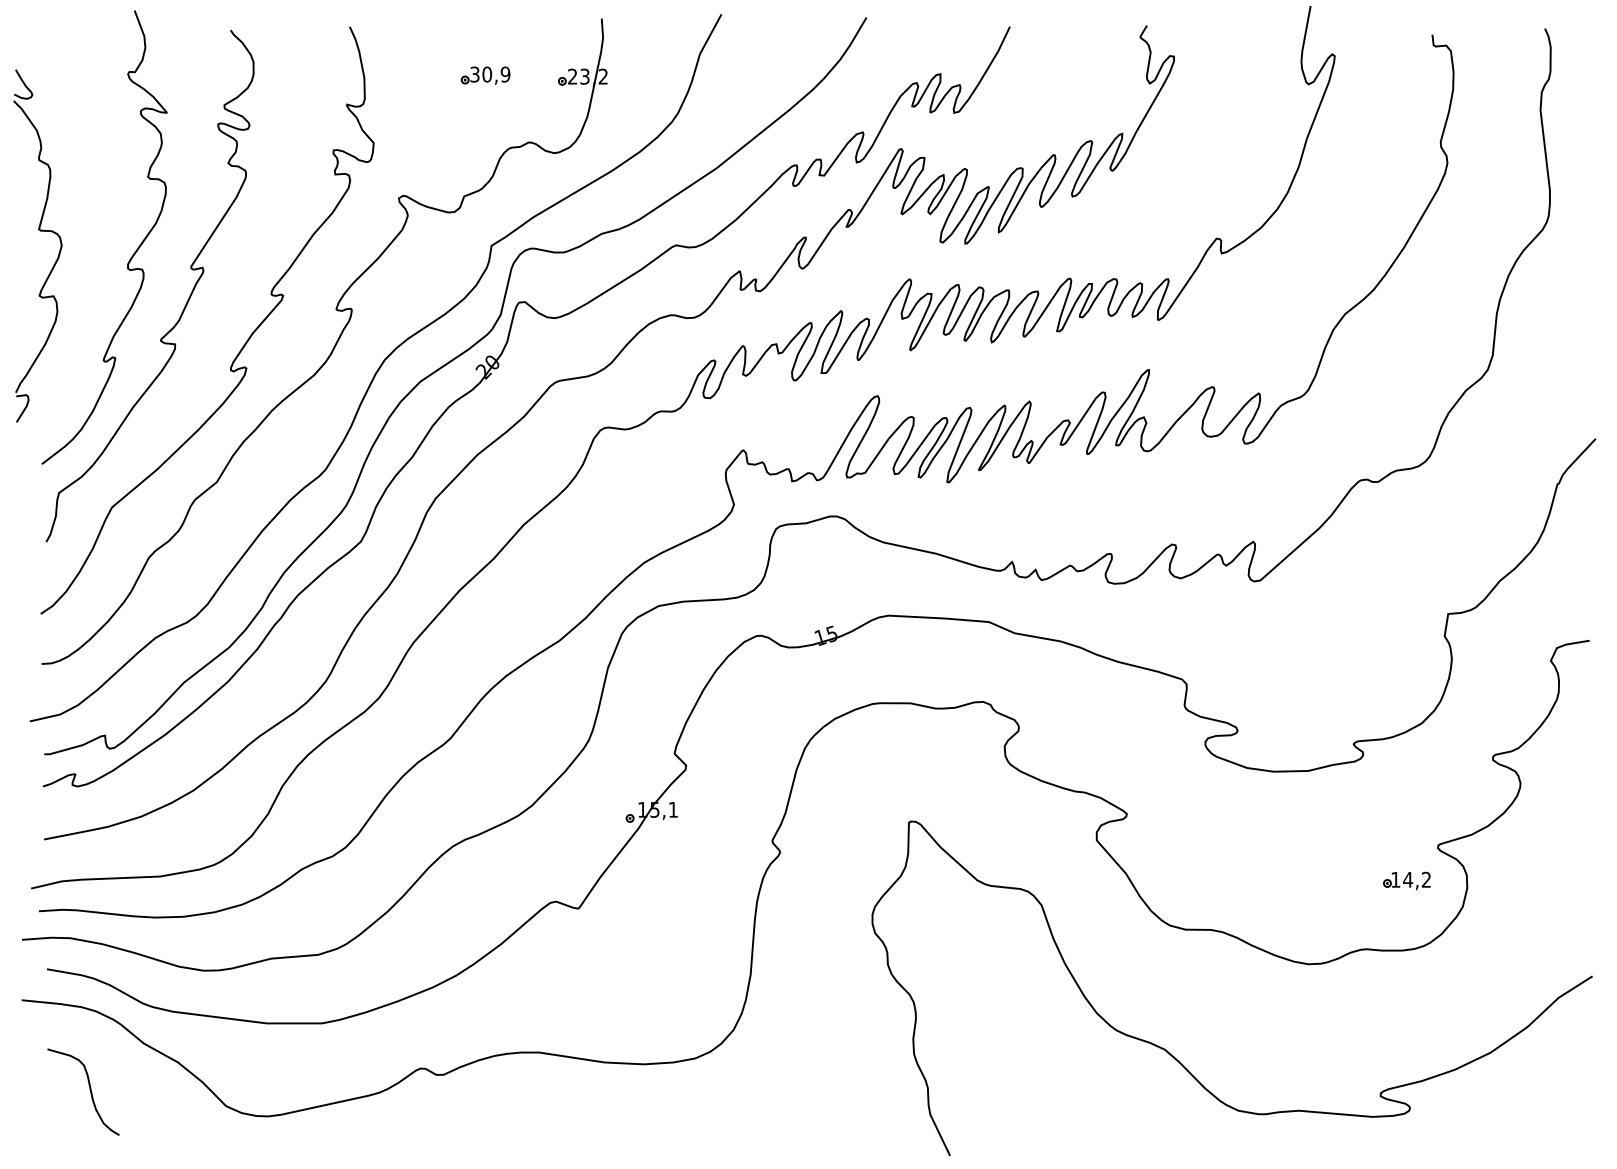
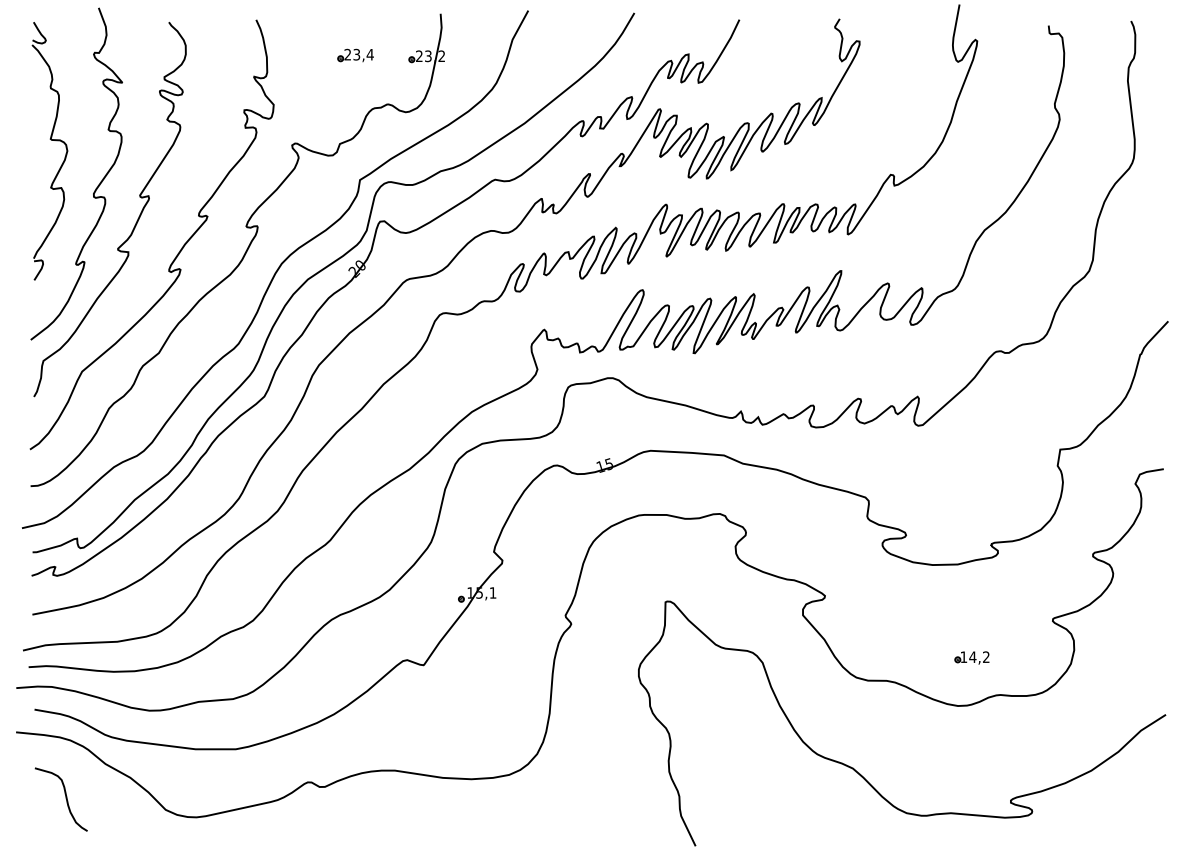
text: (489, 74) -> (358, 54), 30,9 -> 23,4
part: (40, 231) -> (51, 140), moved
part: (1406, 880) -> (971, 657), moved

